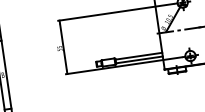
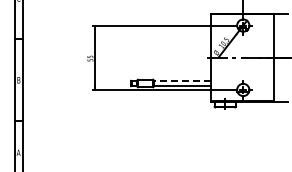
line: (138, 56) -> (181, 81), solid -> dashed

